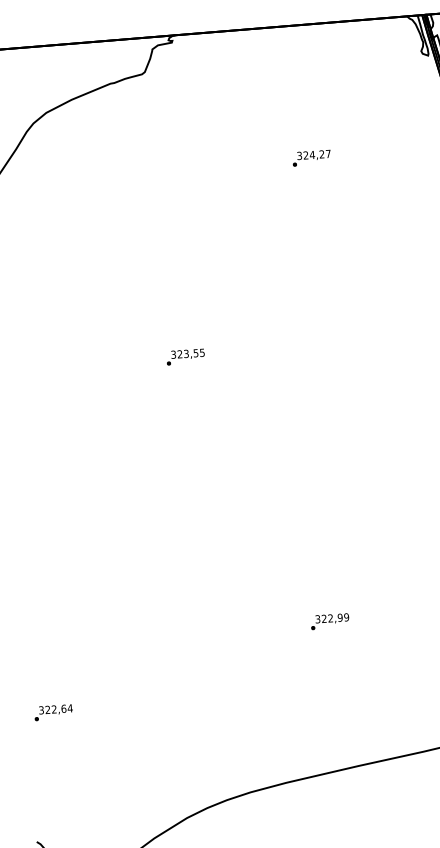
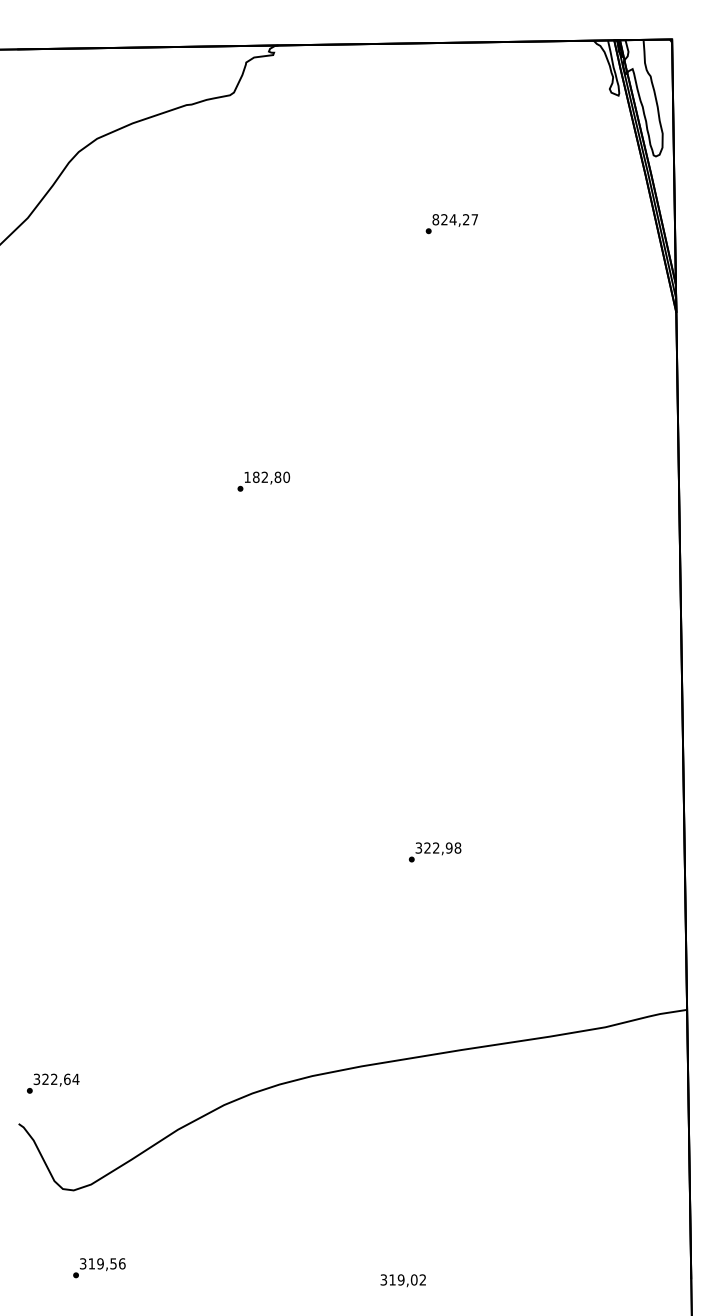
text: (299, 155) -> (435, 219), 324,27 -> 824,27
text: (188, 353) -> (267, 476), 323,55 -> 182,80
text: (346, 616) -> (457, 847), 322,99 -> 322,98
text: (53, 712) -> (53, 1083), moved

